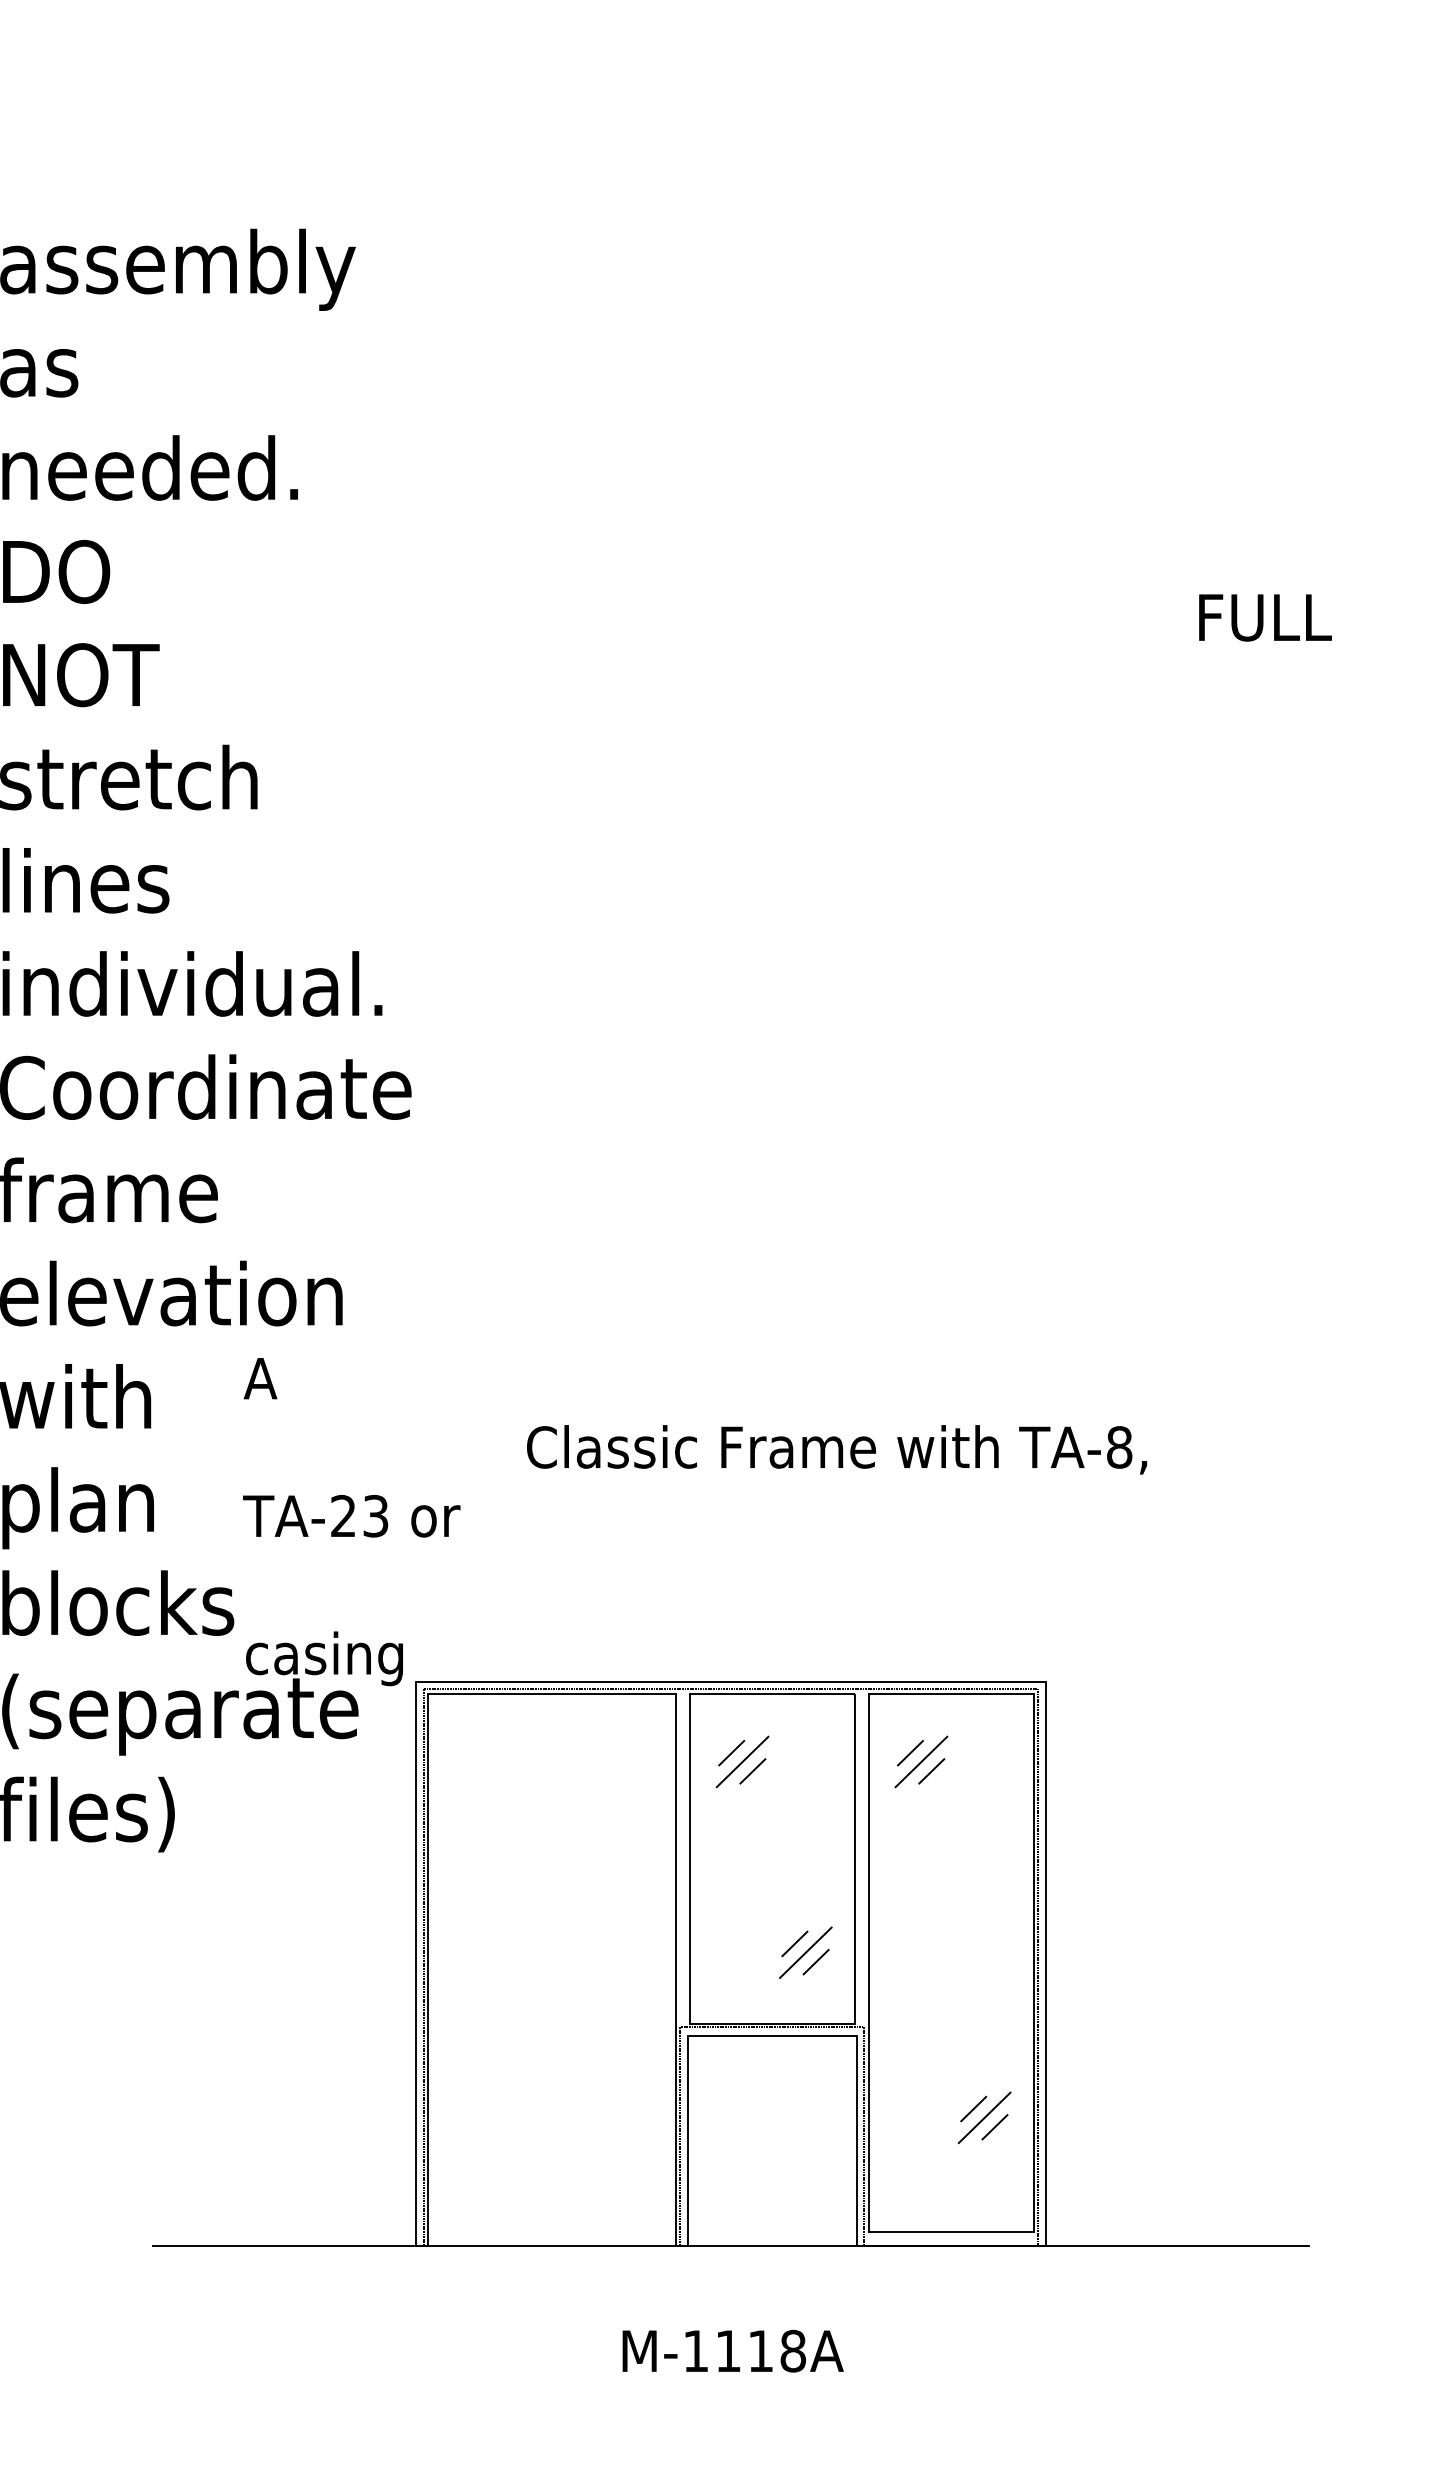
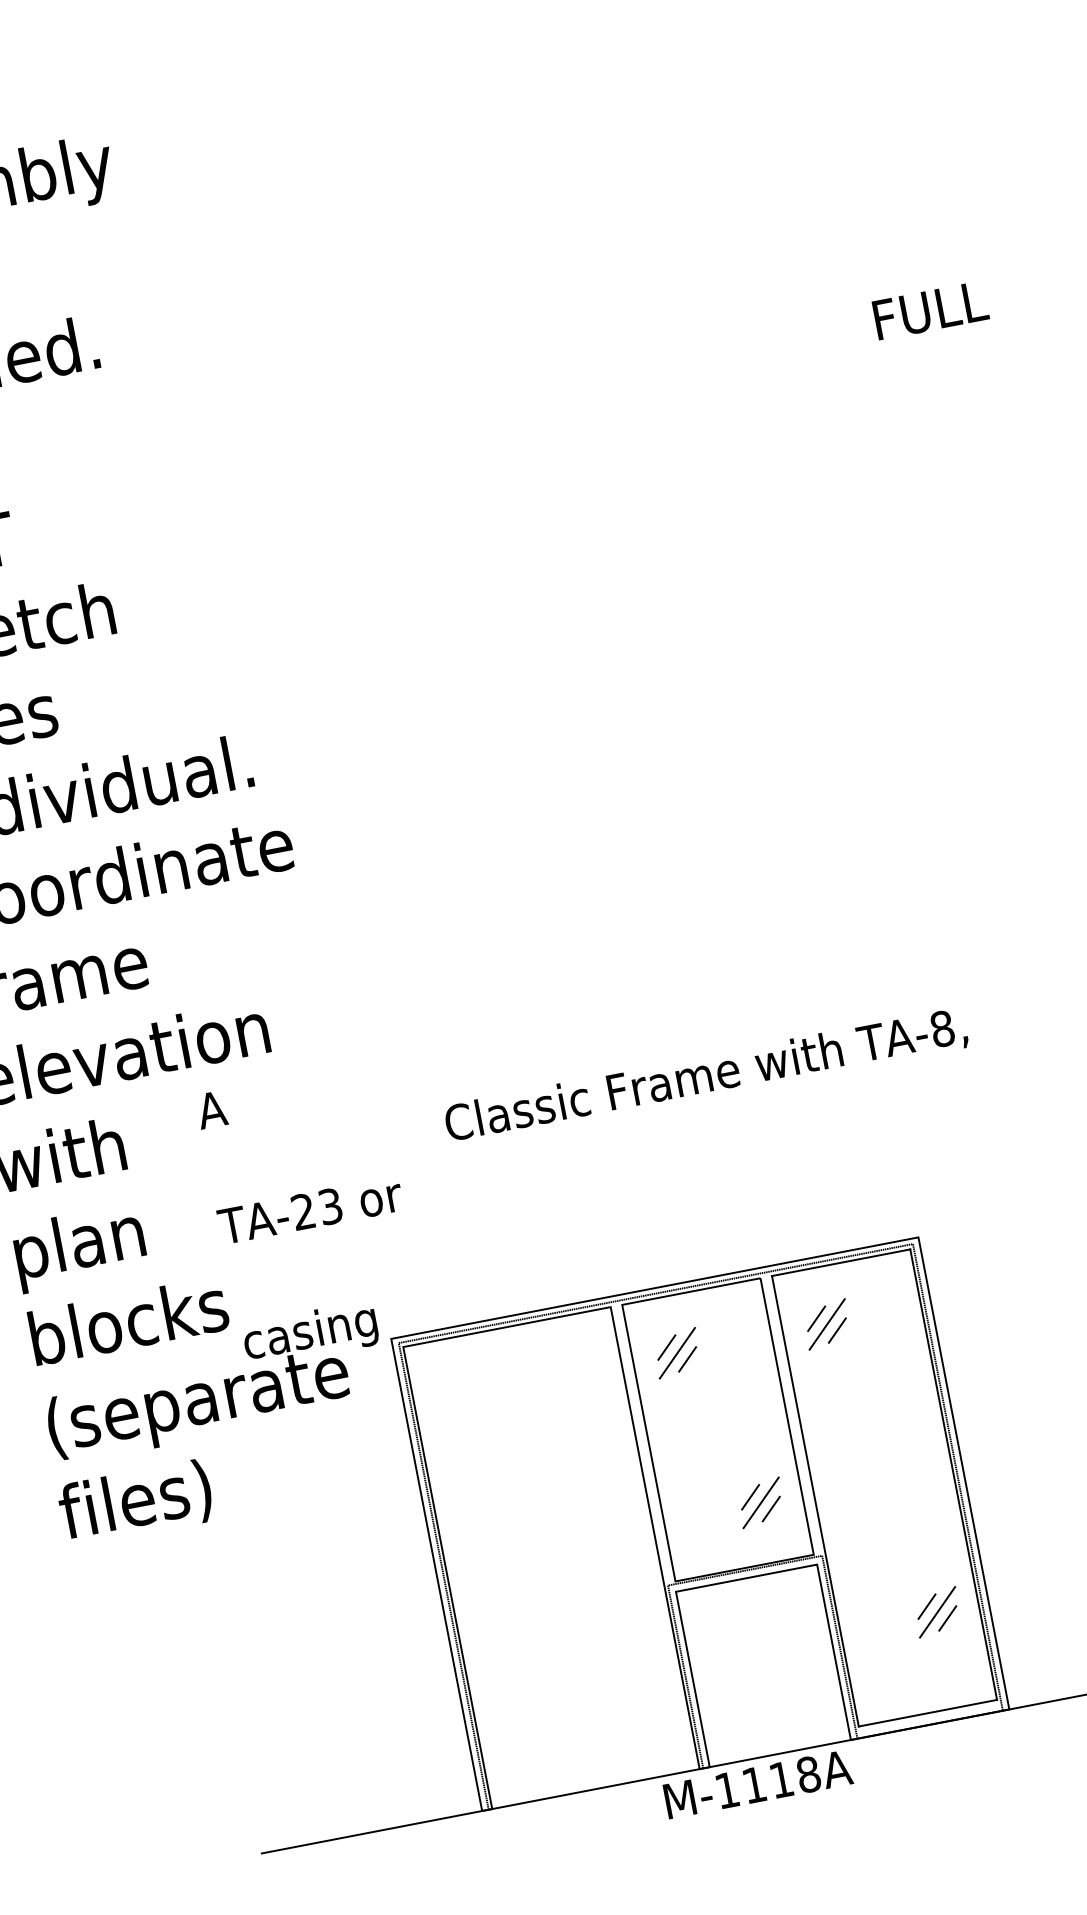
text: (732, 2350) -> (757, 1783), moved

